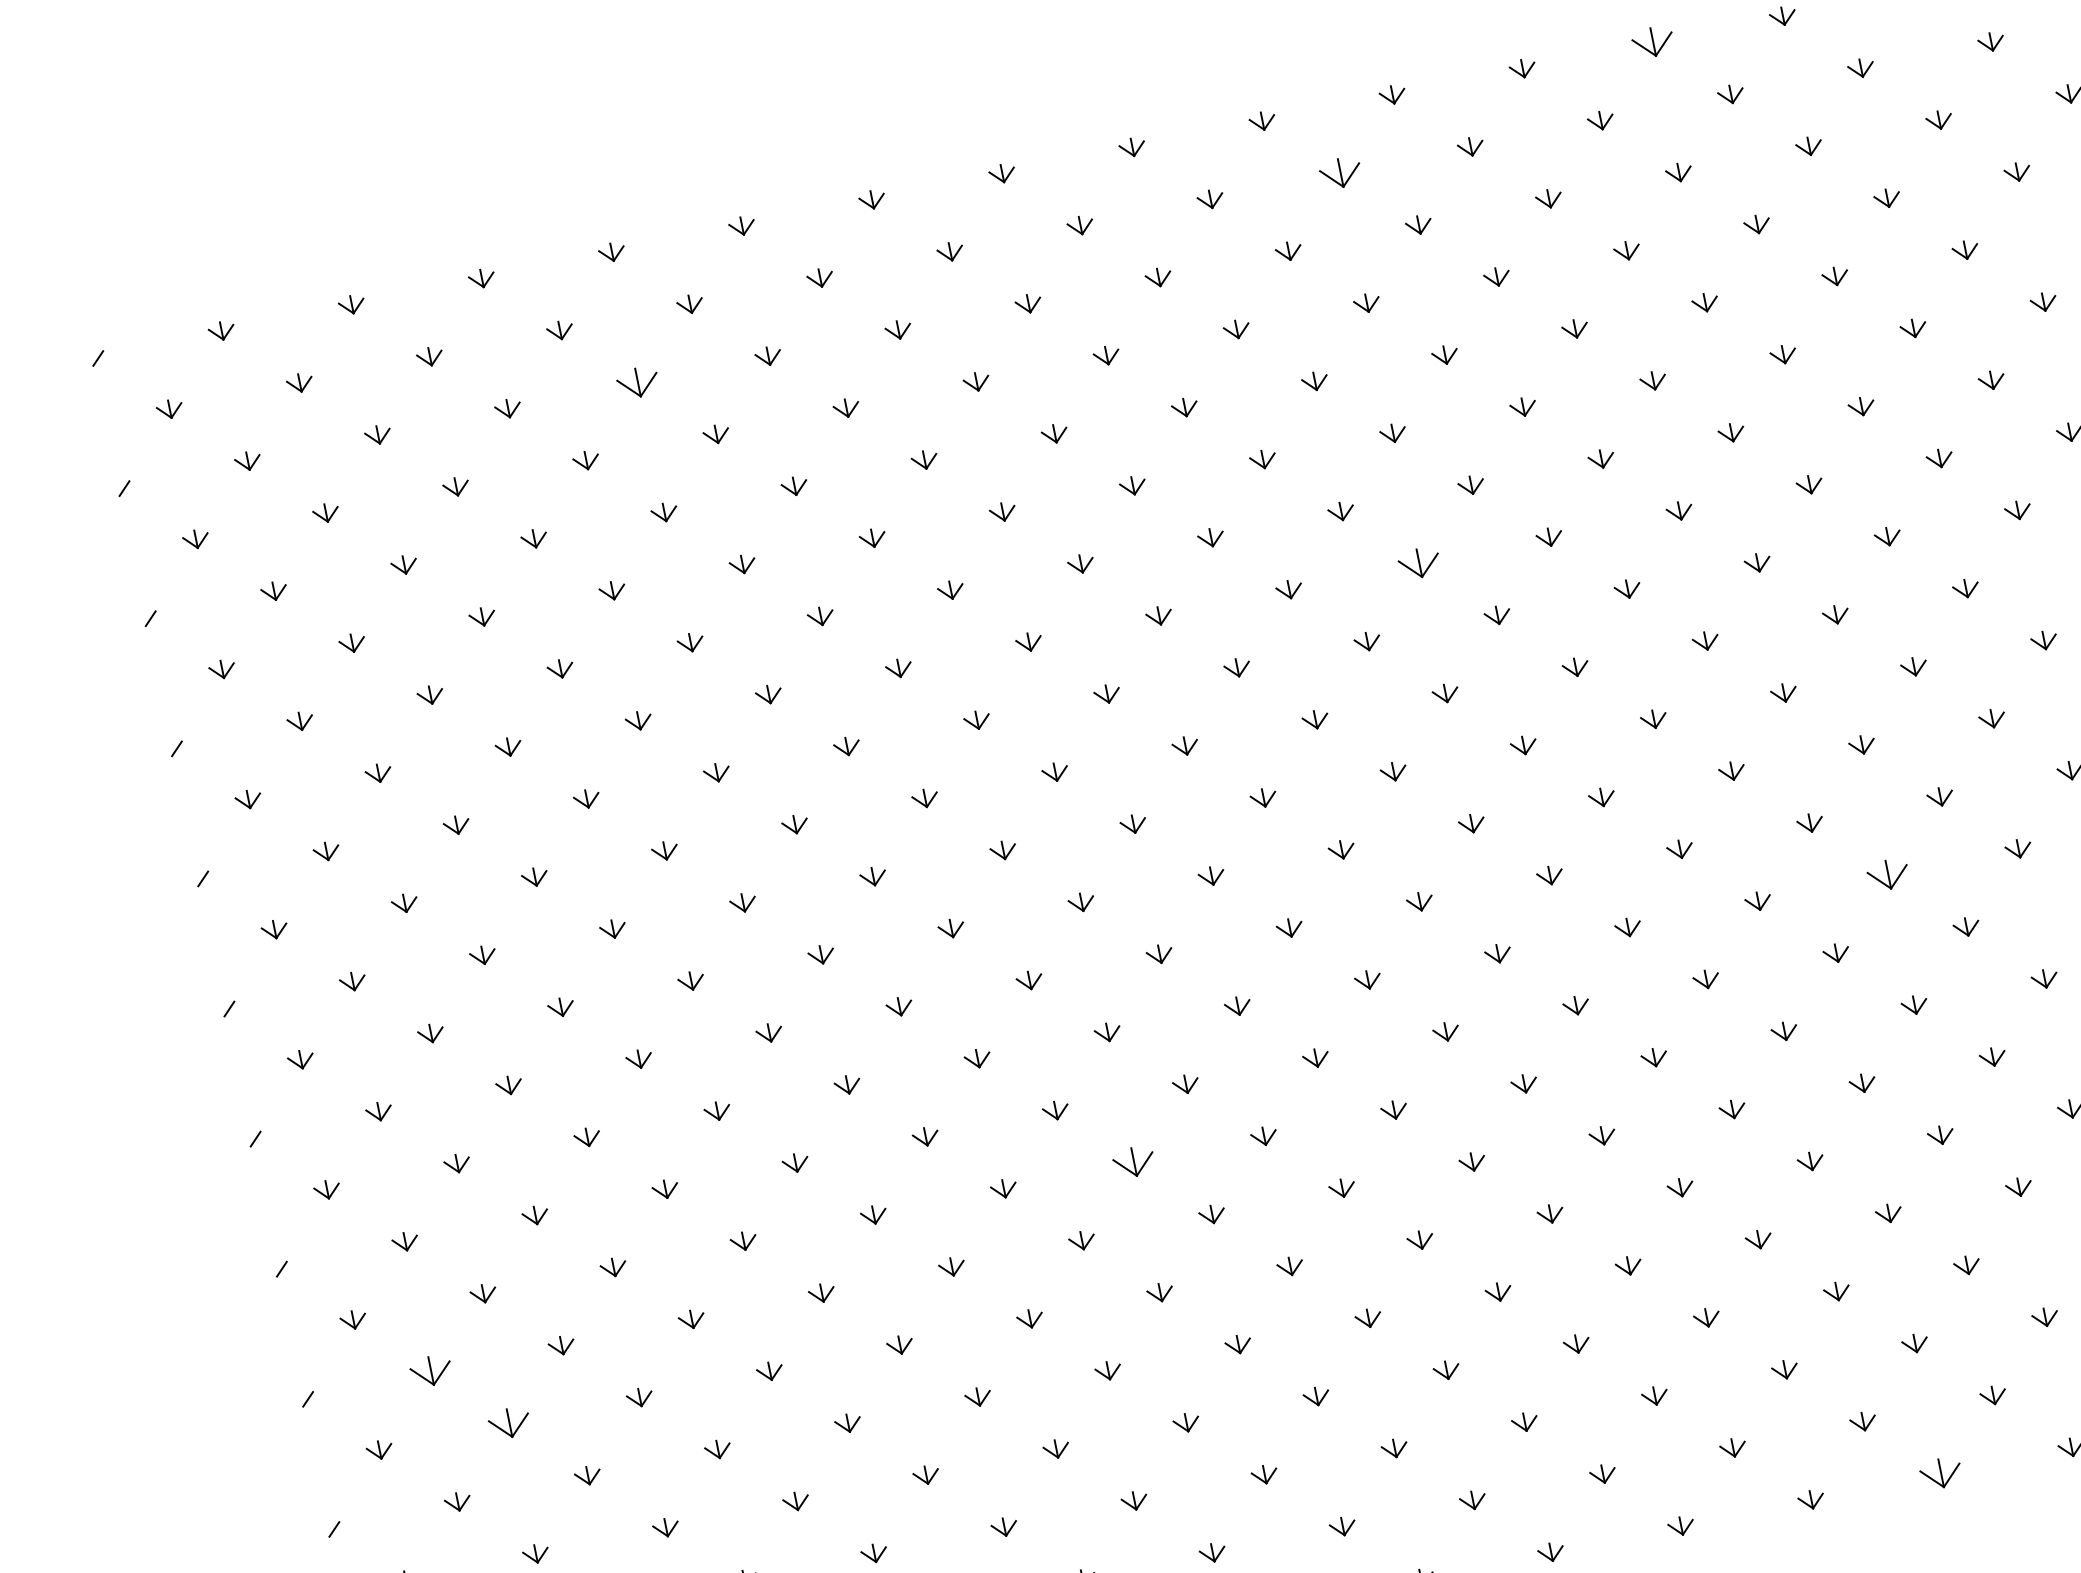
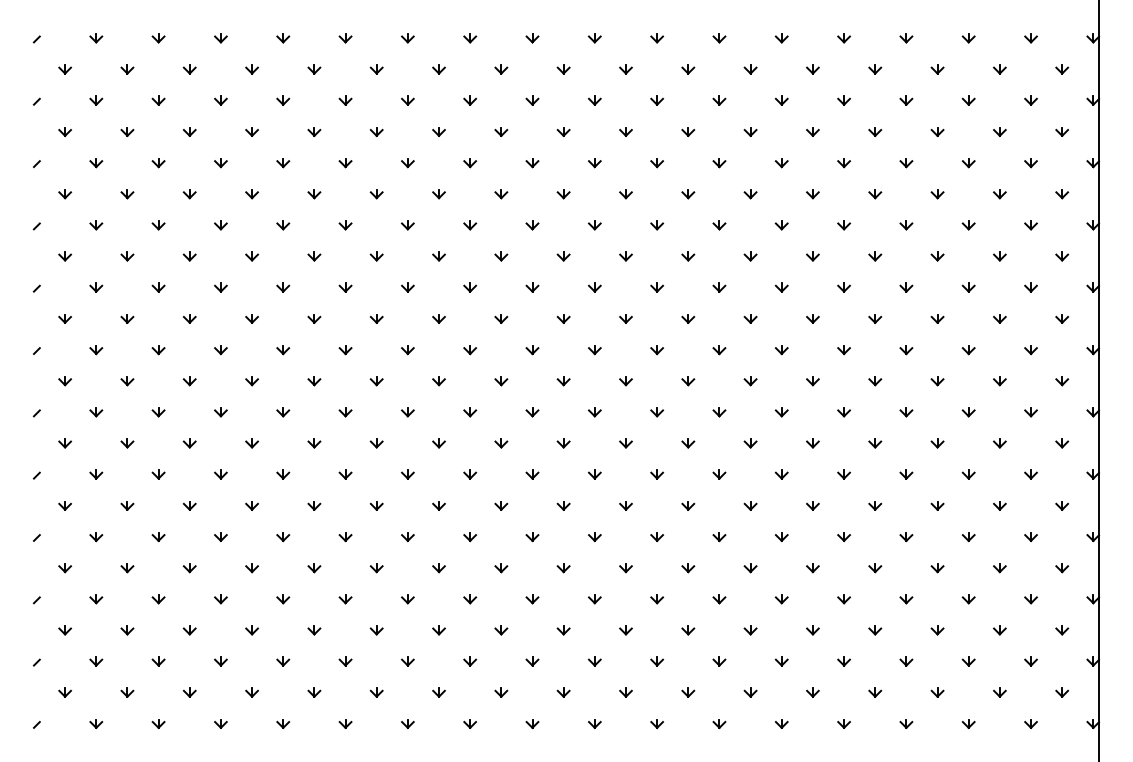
part: (1652, 43) -> (781, 38), size x0.62
part: (1339, 173) -> (625, 69), size x0.62
part: (638, 382) -> (283, 100), size x0.62
part: (1418, 563) -> (625, 256), size x0.62
part: (1887, 875) -> (812, 443), size x0.62
part: (1132, 1162) -> (438, 505), size x0.62
part: (432, 1373) -> (96, 537), size x0.62
part: (510, 1424) -> (127, 568), size x0.62
part: (1940, 1473) -> (781, 723), size x0.62

